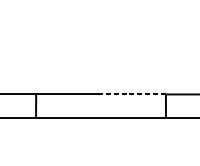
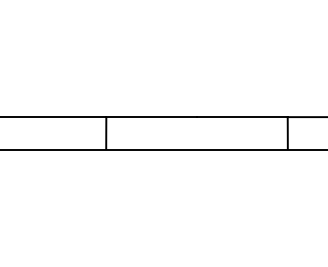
line: (132, 94) -> (241, 117), dashed -> solid

